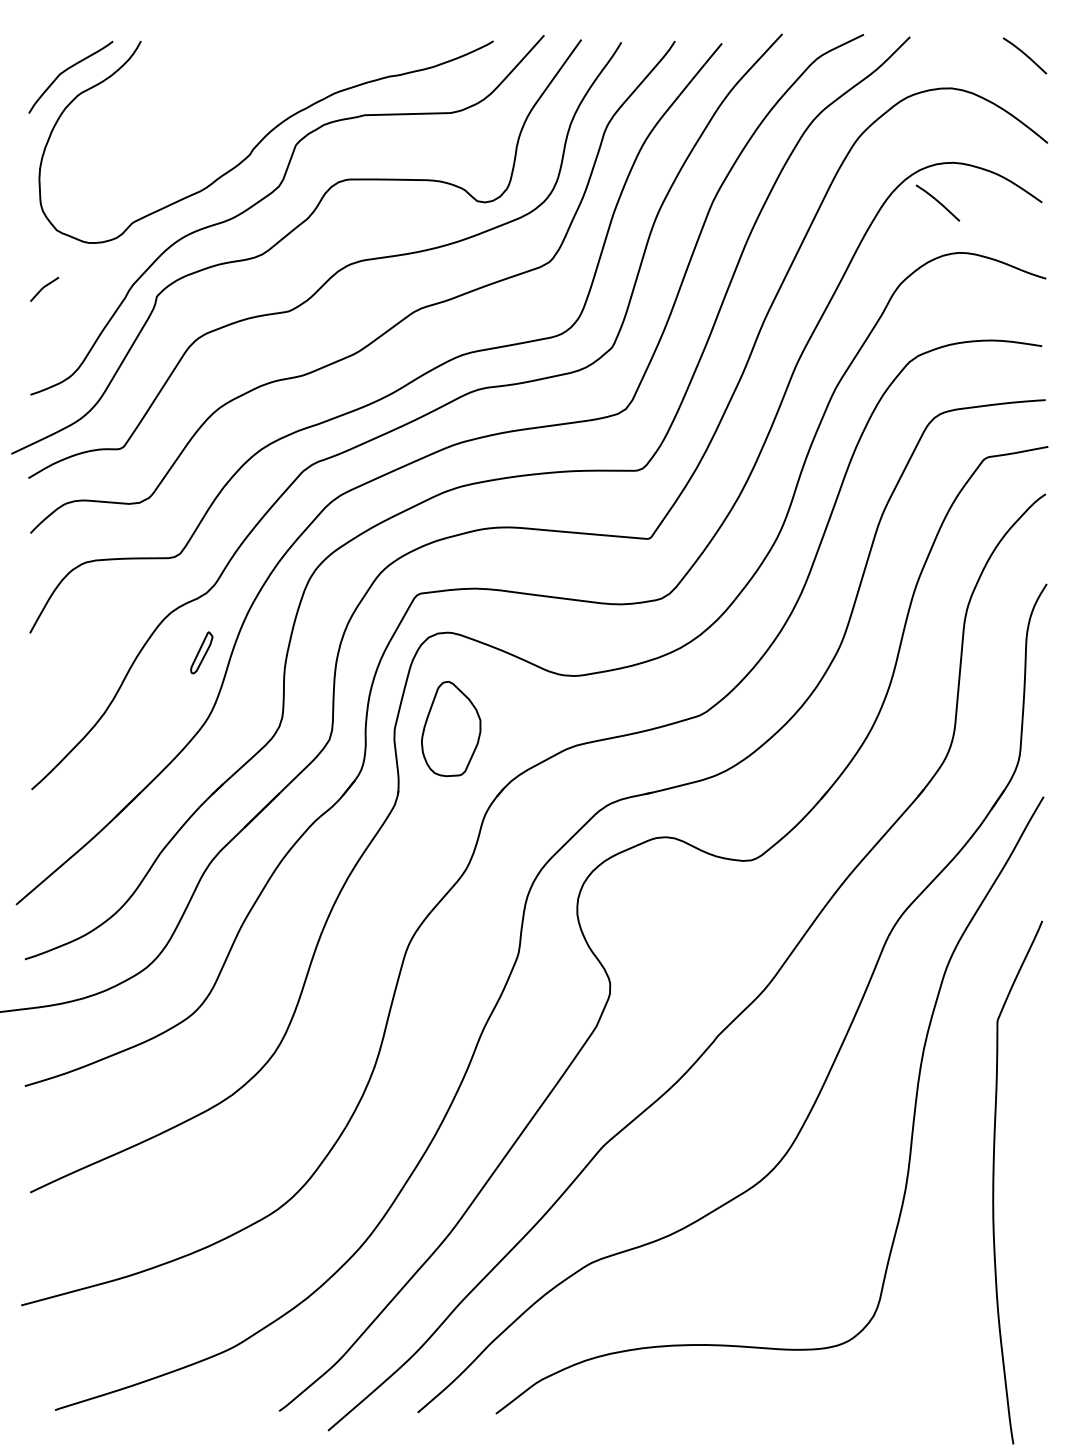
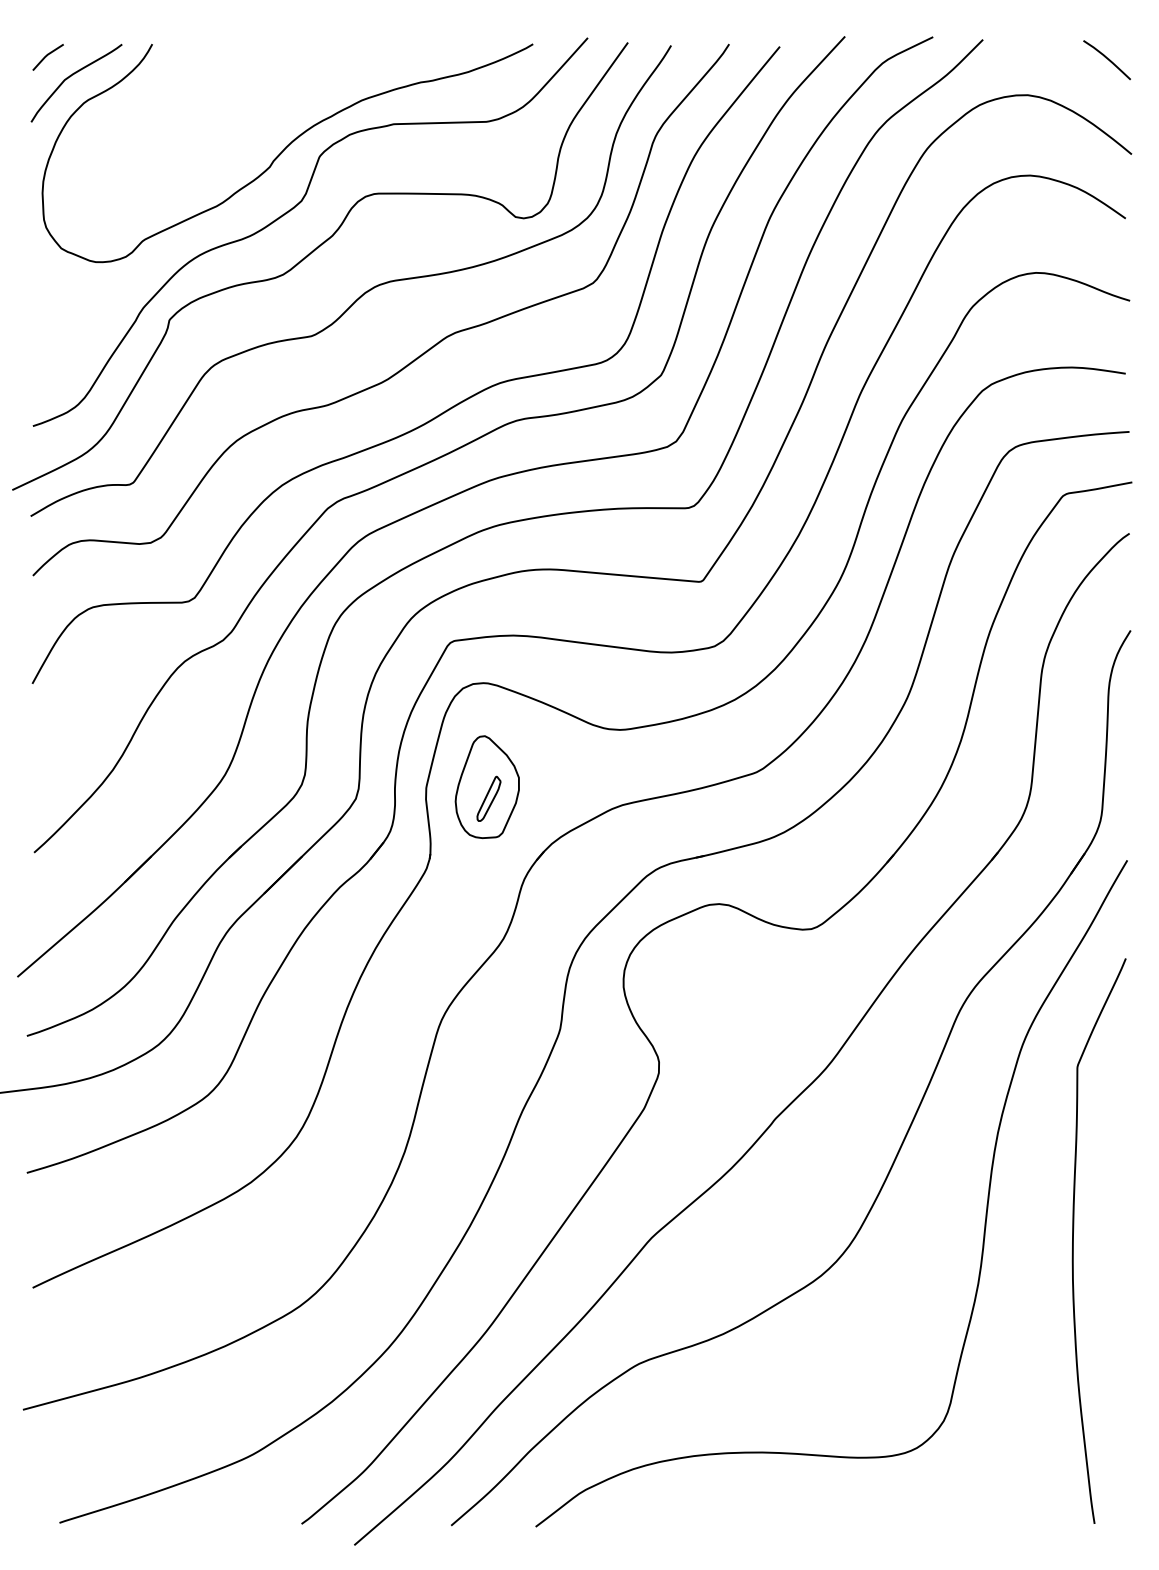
curve: (938, 202) -> (1013, 218), removed
curve: (43, 288) -> (47, 56), moved
part: (201, 652) -> (488, 798), moved
curve: (993, 1182) -> (1073, 1240), moved

